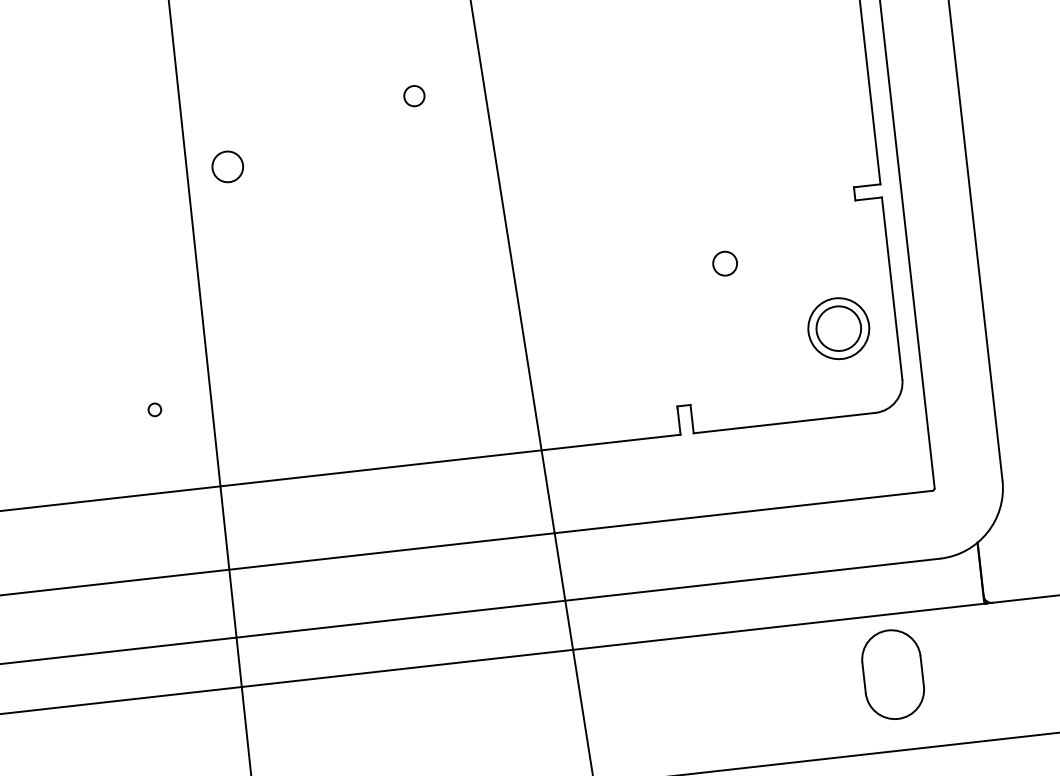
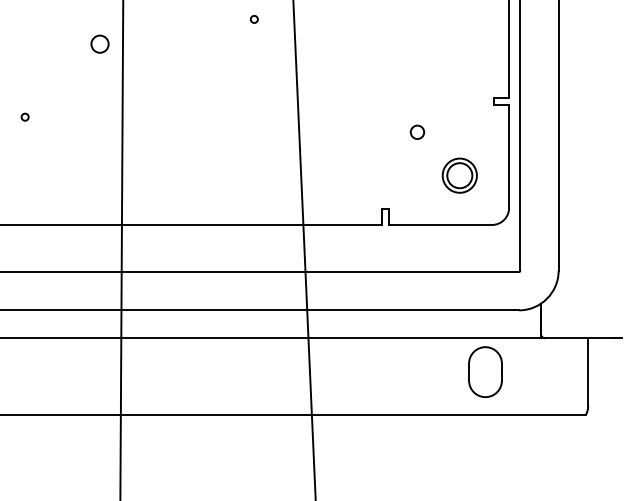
circle: (412, 96) -> (253, 19), size x0.62
circle: (226, 165) -> (99, 43), moved
part: (838, 328) -> (459, 175), moved
circle: (153, 408) -> (24, 116), moved

